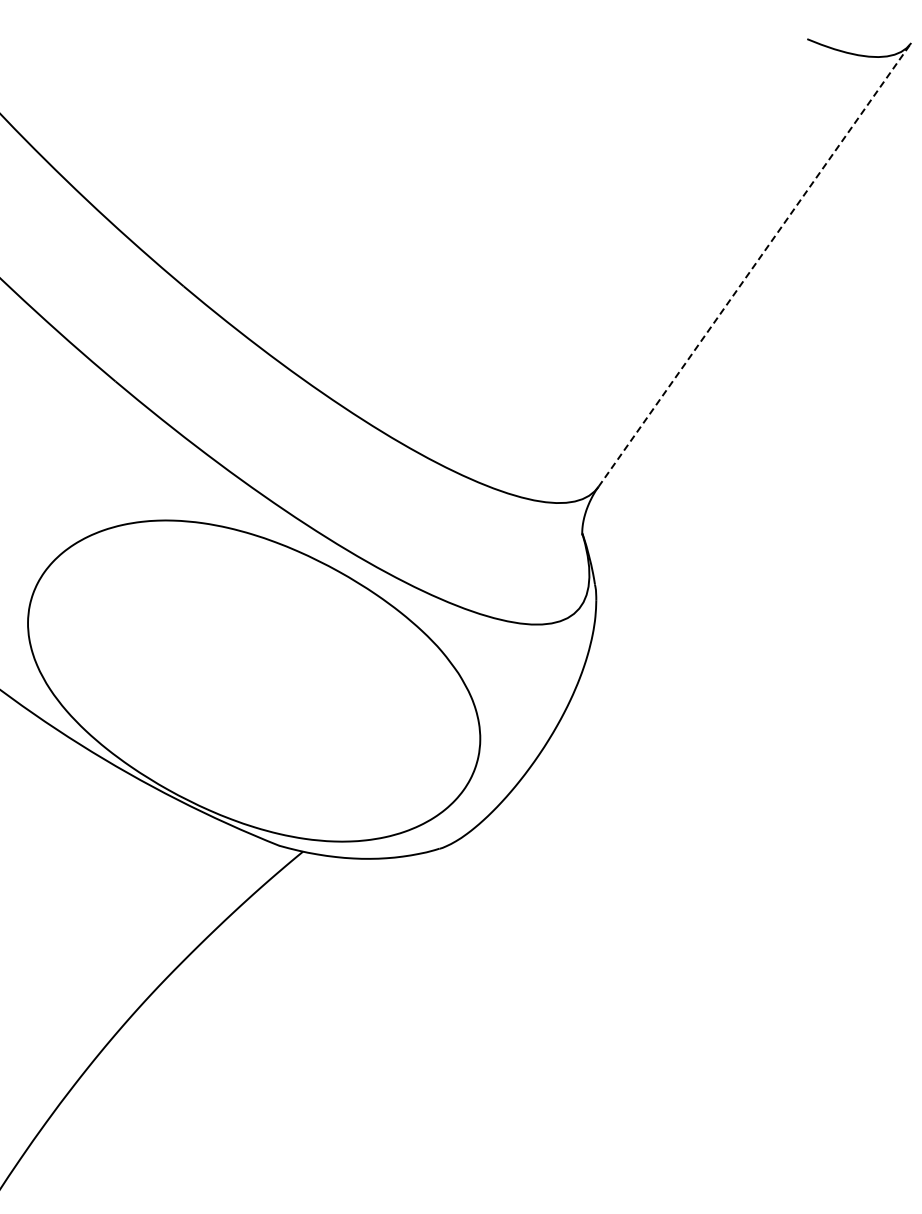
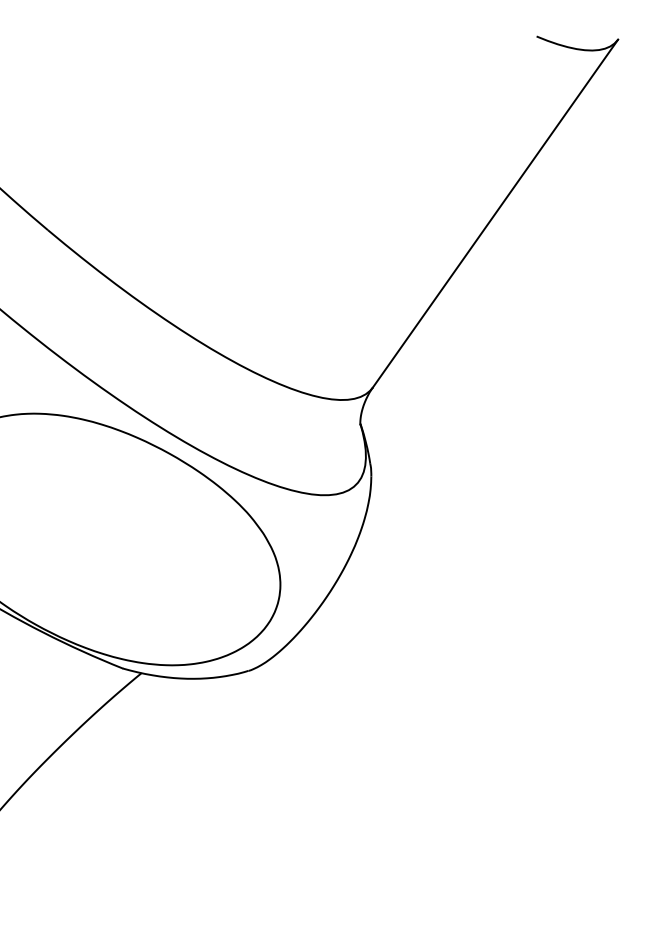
line: (754, 264) -> (495, 213), dashed -> solid

